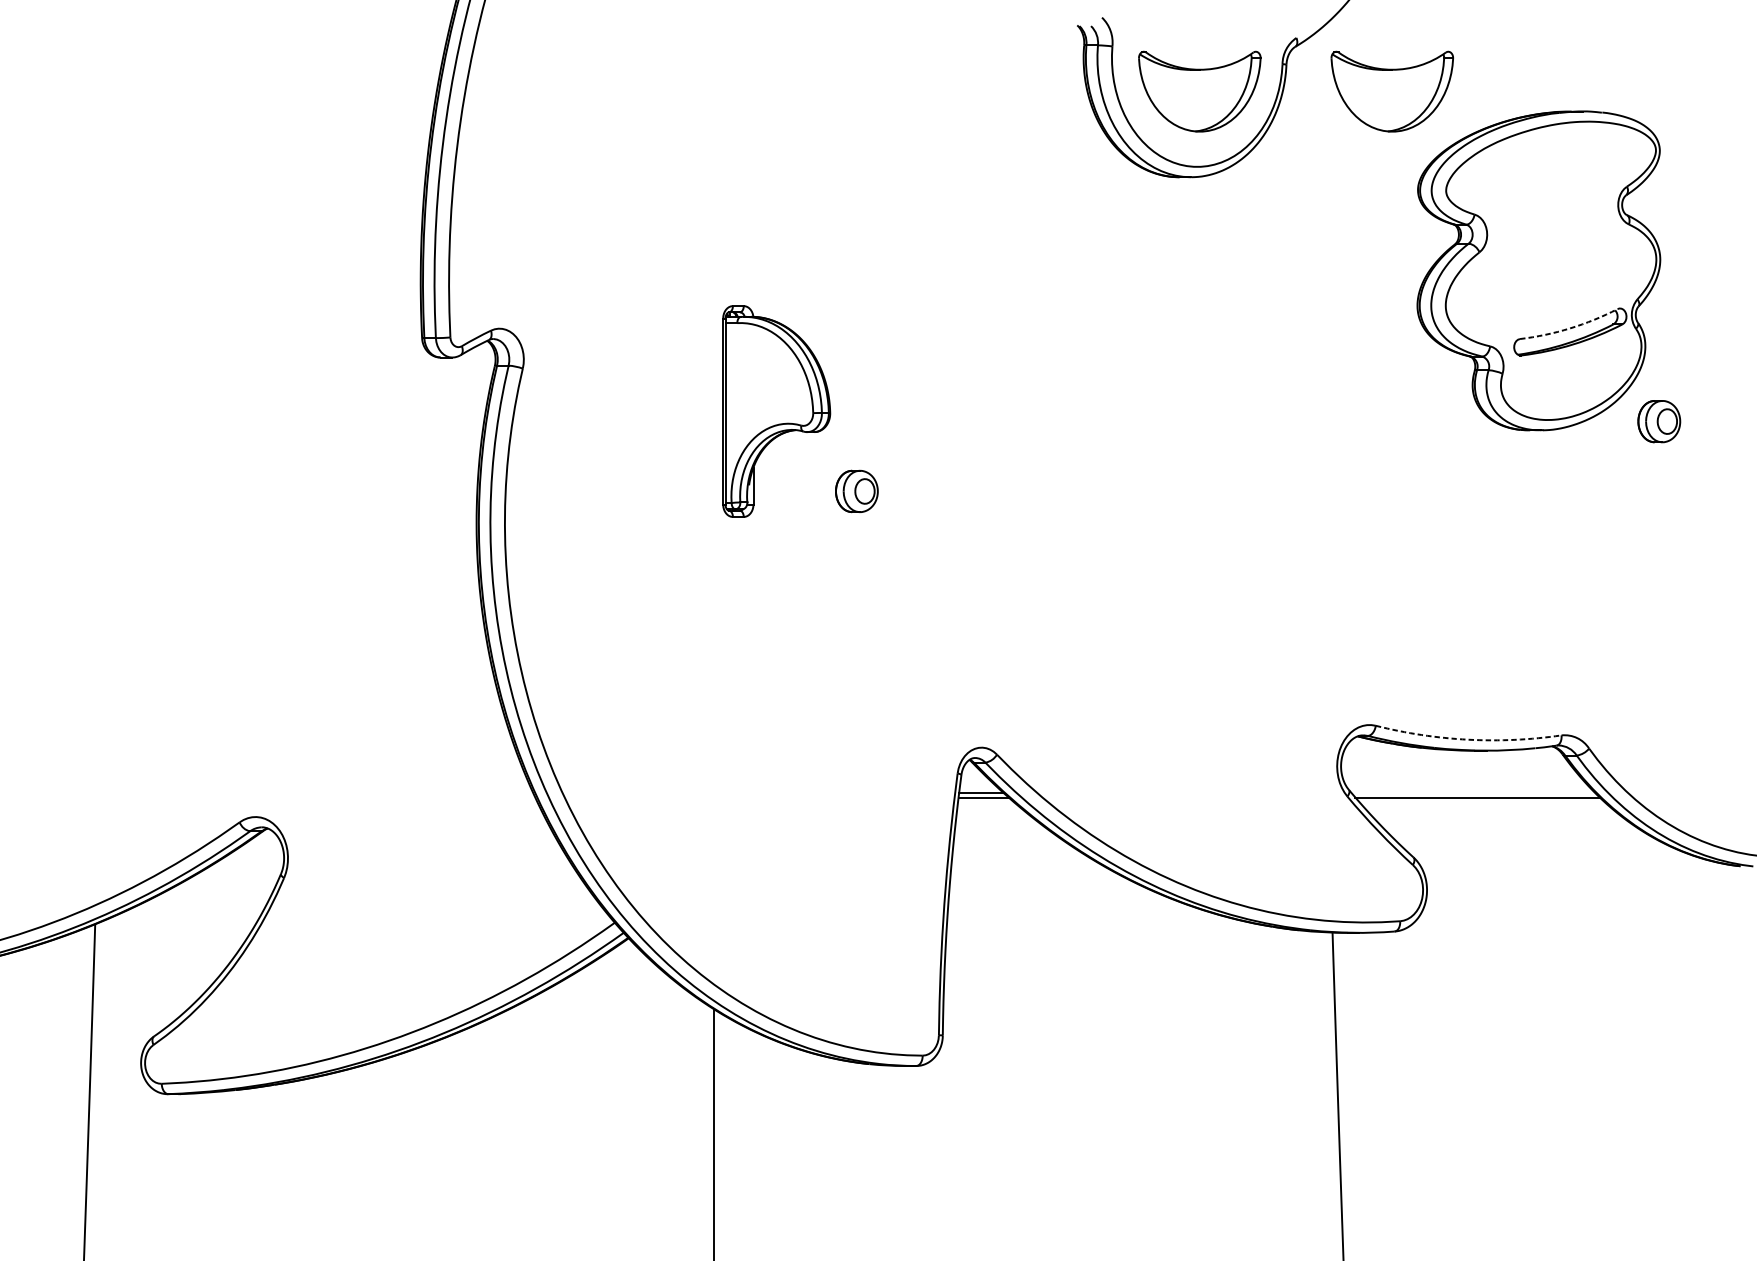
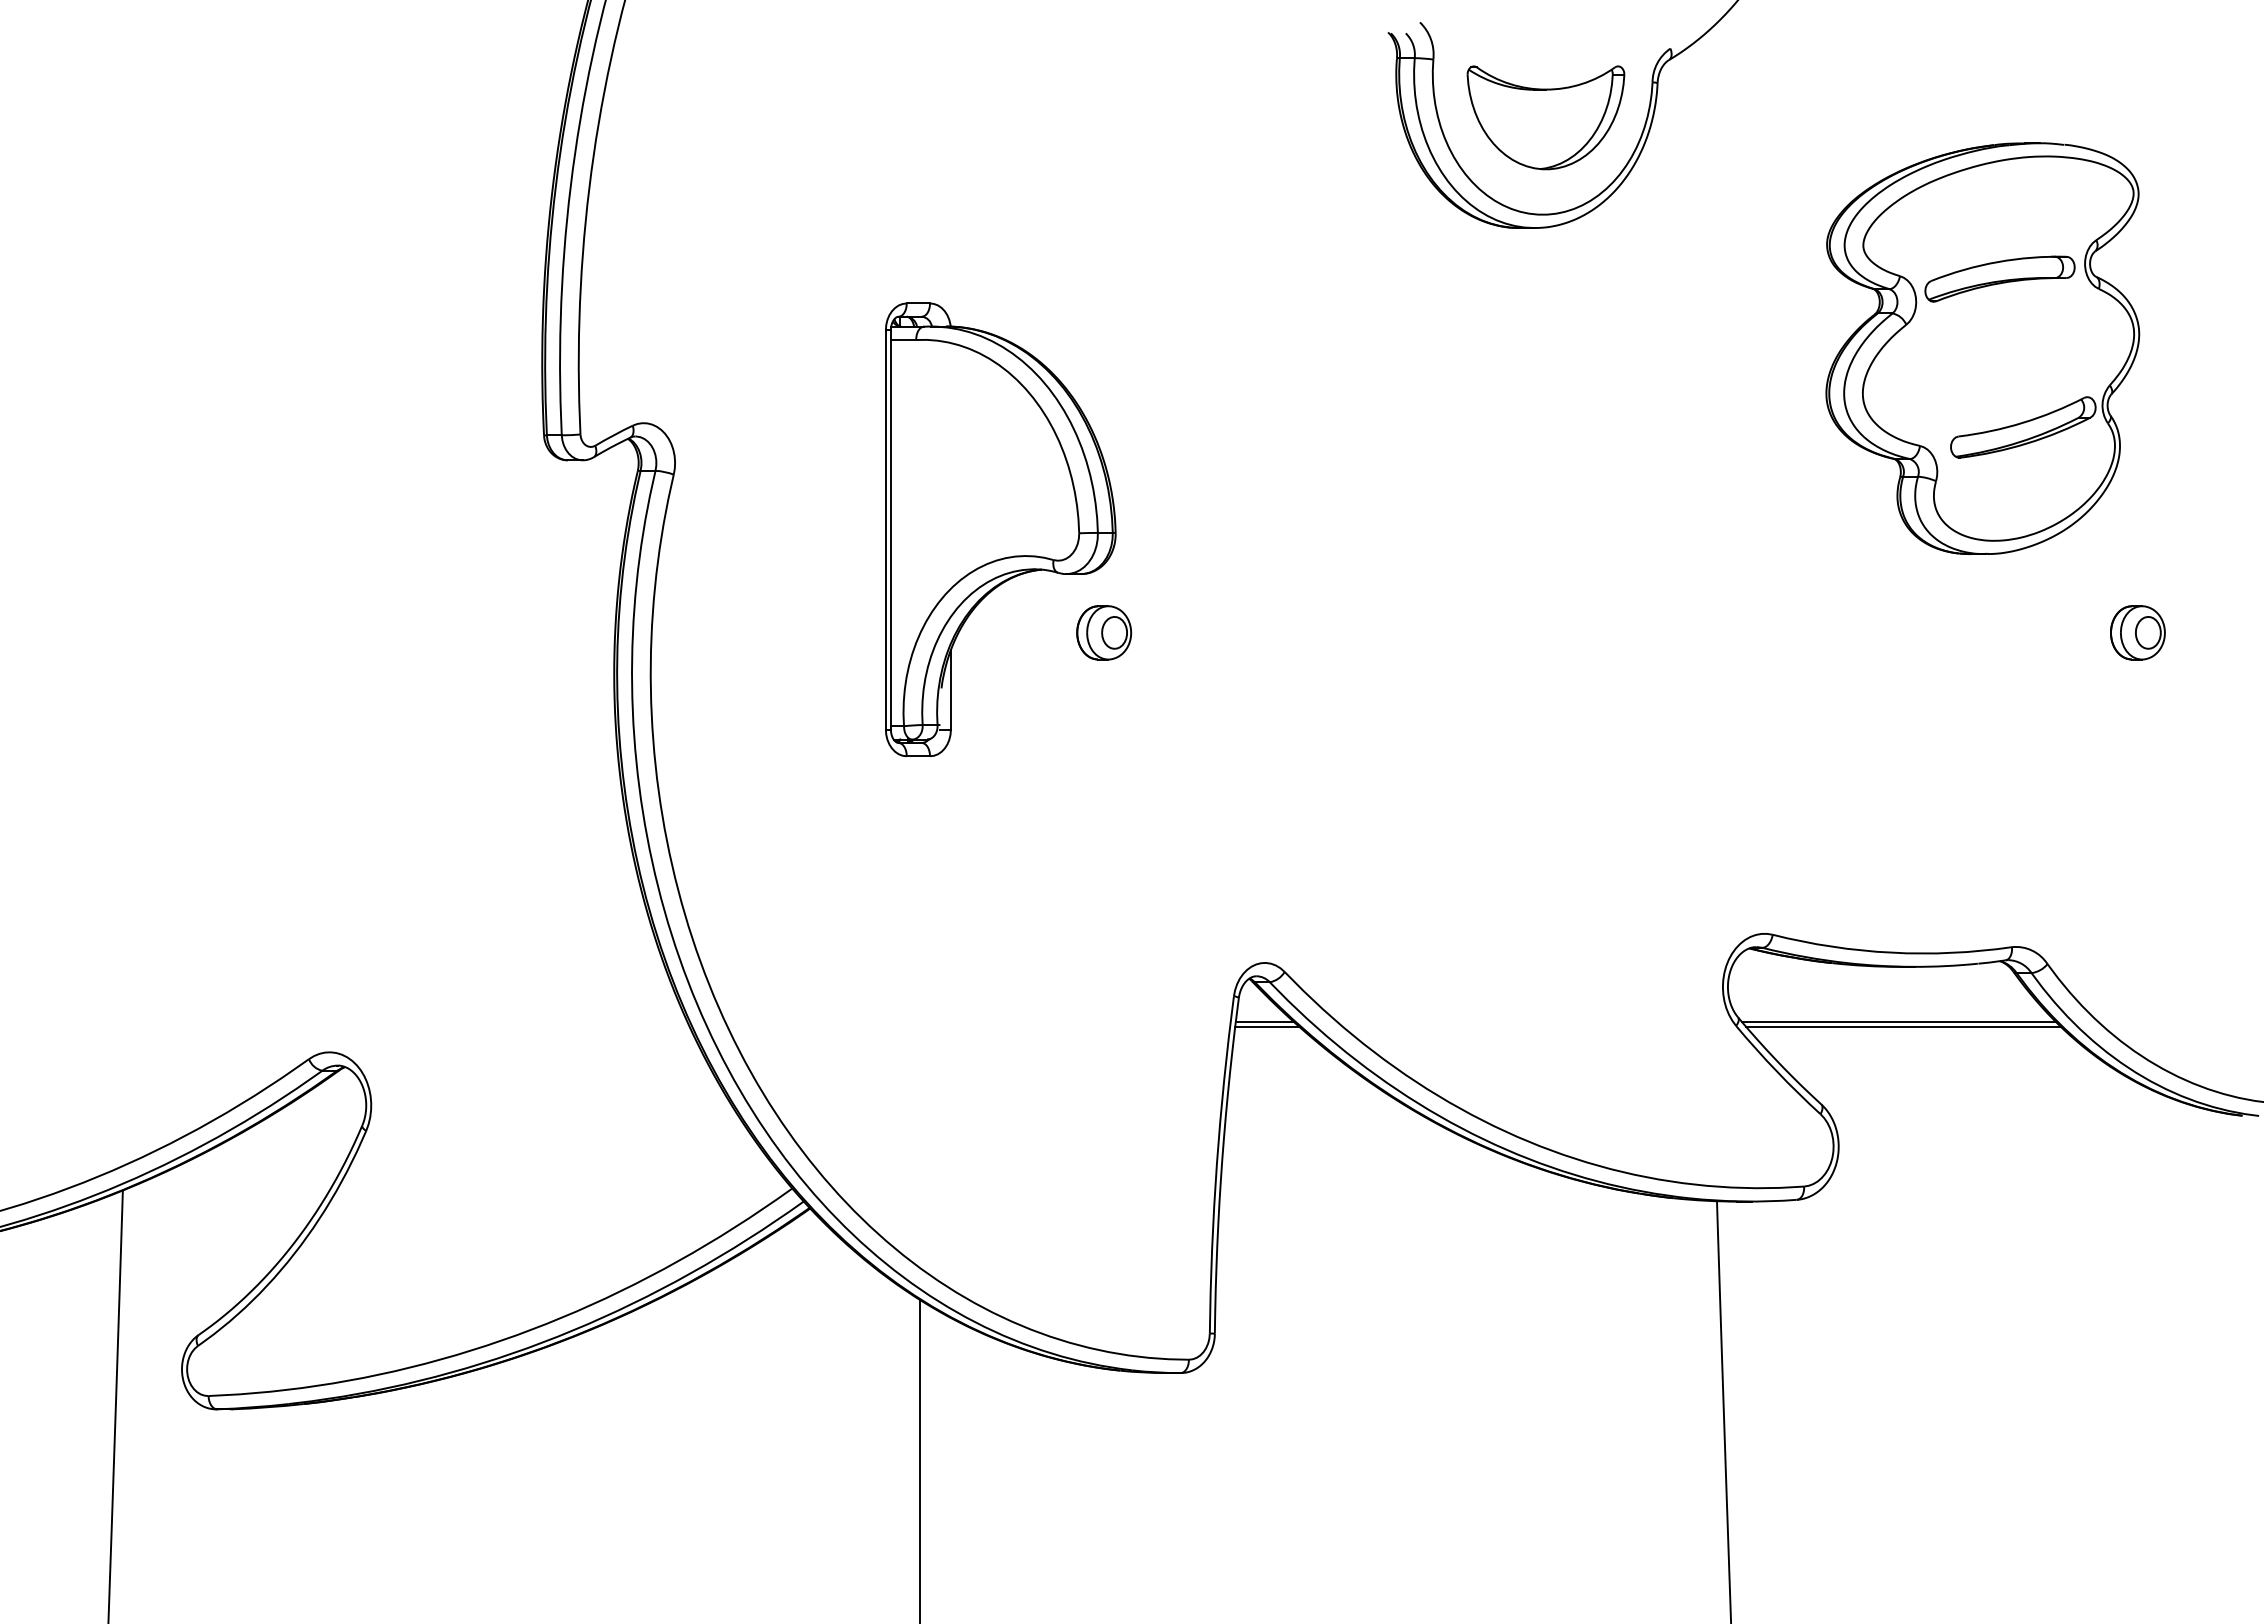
part: (1391, 91) -> (1793, 117), removed
part: (1551, 216) -> (1999, 278), added
arc: (1570, 328) -> (2023, 422), dashed -> solid
part: (776, 411) -> (1000, 529), size x1.67
part: (1658, 421) -> (2137, 632), moved
arc: (1468, 739) -> (1891, 952), dashed -> solid
line: (1473, 793) -> (1898, 1021), added

